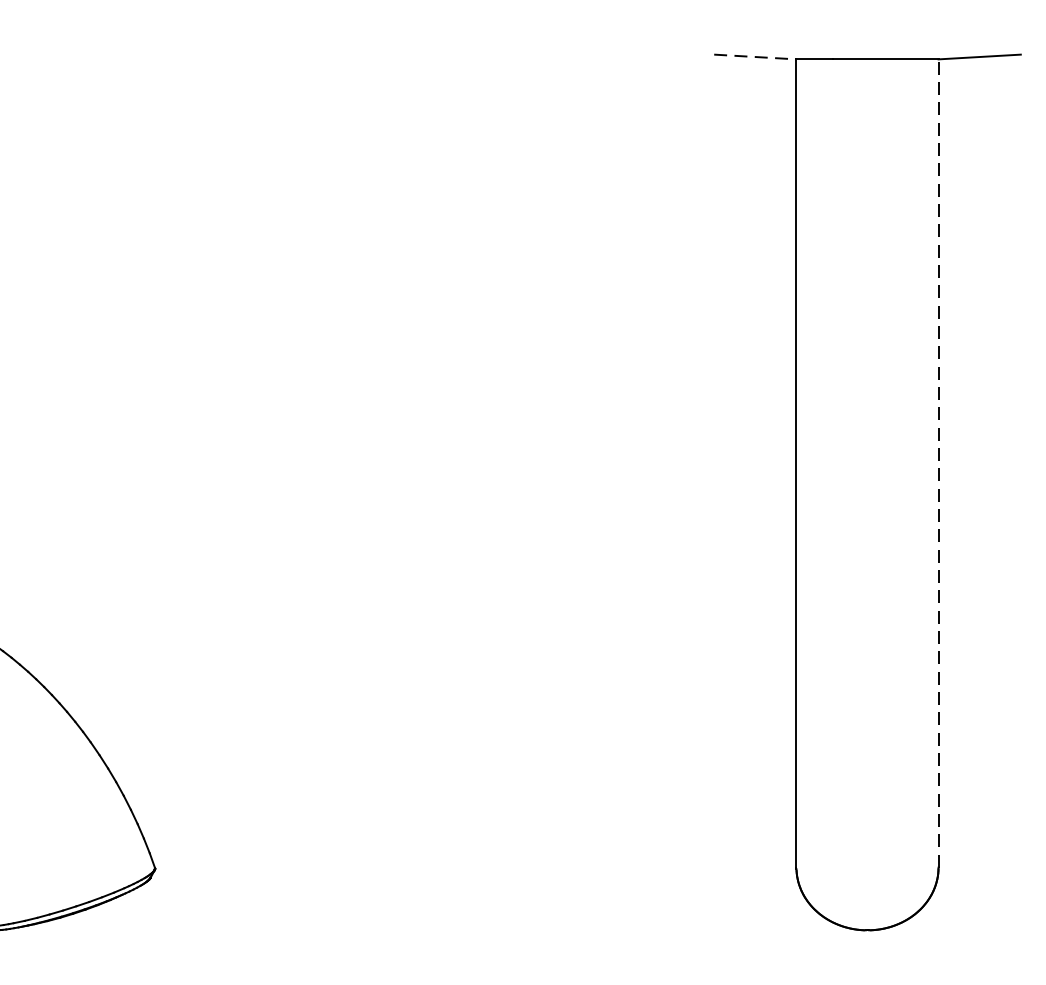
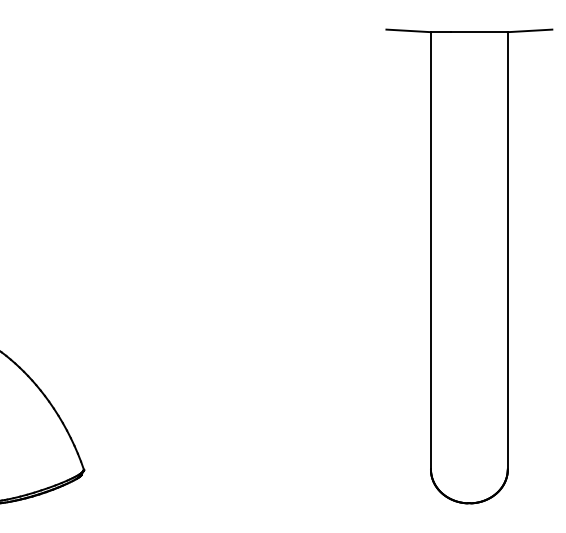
line: (756, 56) -> (409, 30), dashed -> solid
line: (937, 462) -> (507, 250), dashed -> solid

